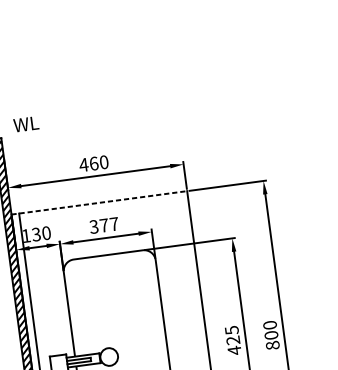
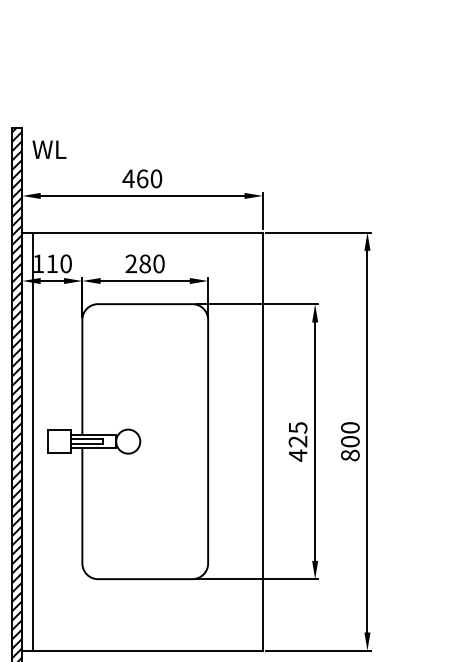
text: (26, 124) -> (49, 149), moved
line: (99, 202) -> (143, 232), dashed -> solid
text: (103, 225) -> (144, 263), 377 -> 280
text: (35, 234) -> (51, 263), 130 -> 110

